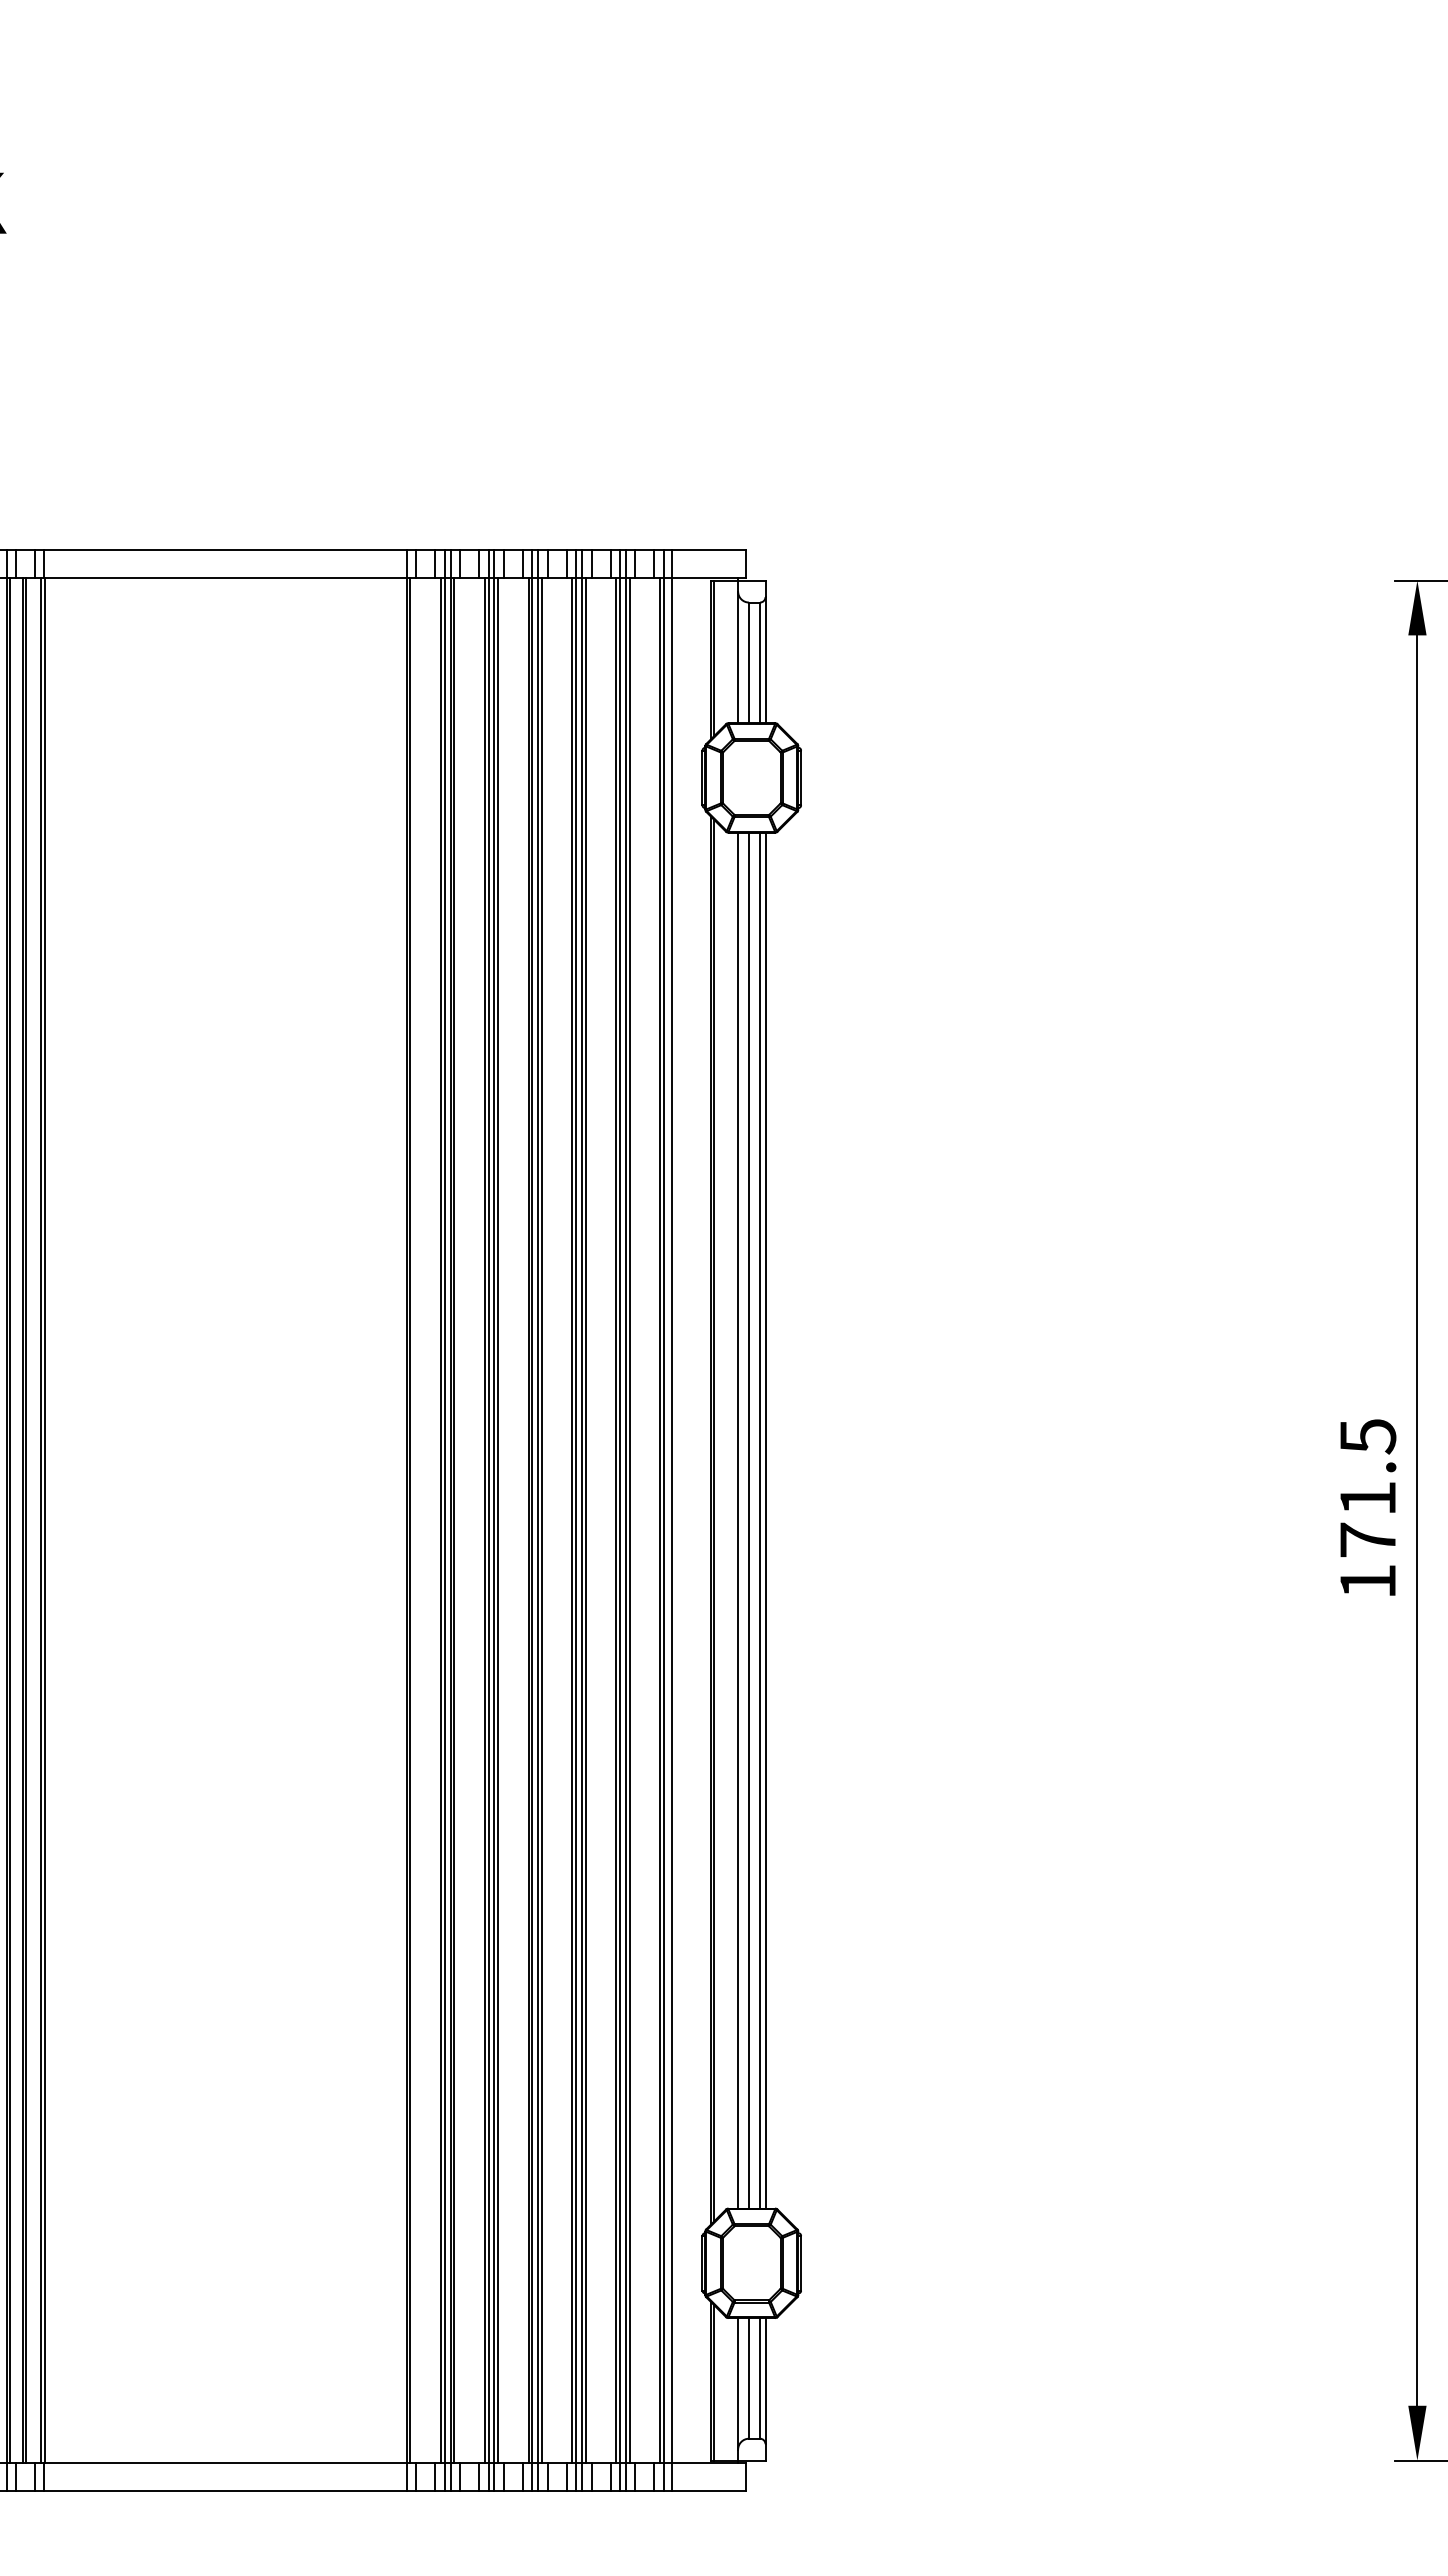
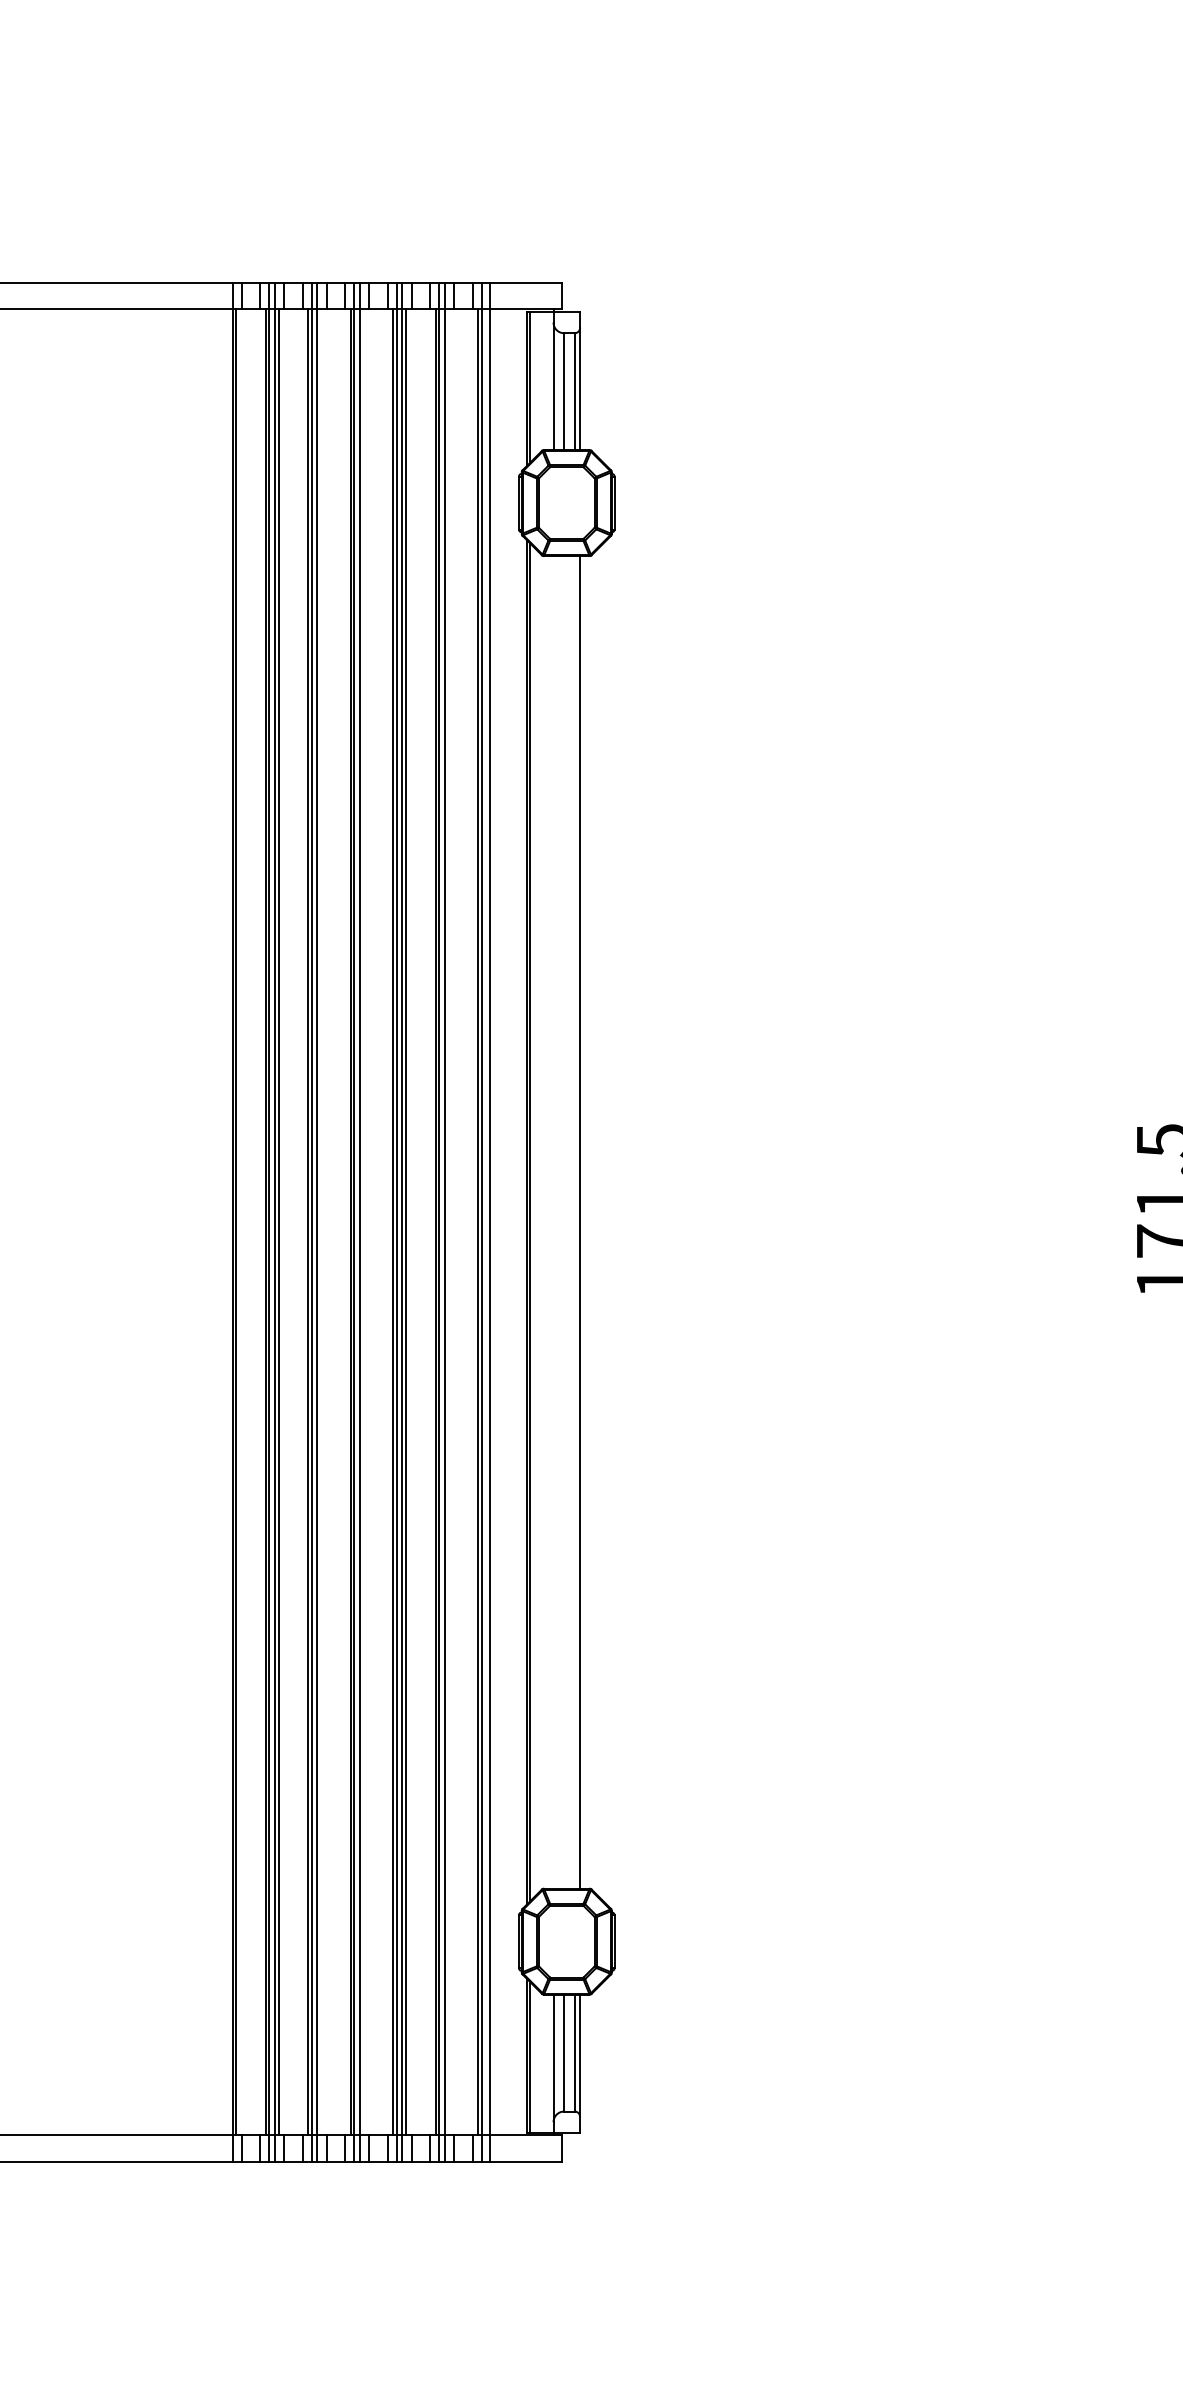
line: (498, 1520) -> (321, 1222), removed
line: (542, 1520) -> (364, 1222), removed
line: (629, 1520) -> (448, 1222), removed
line: (738, 1520) -> (553, 1222), removed
line: (749, 1520) -> (564, 1222), removed
line: (760, 1520) -> (575, 1222), removed

